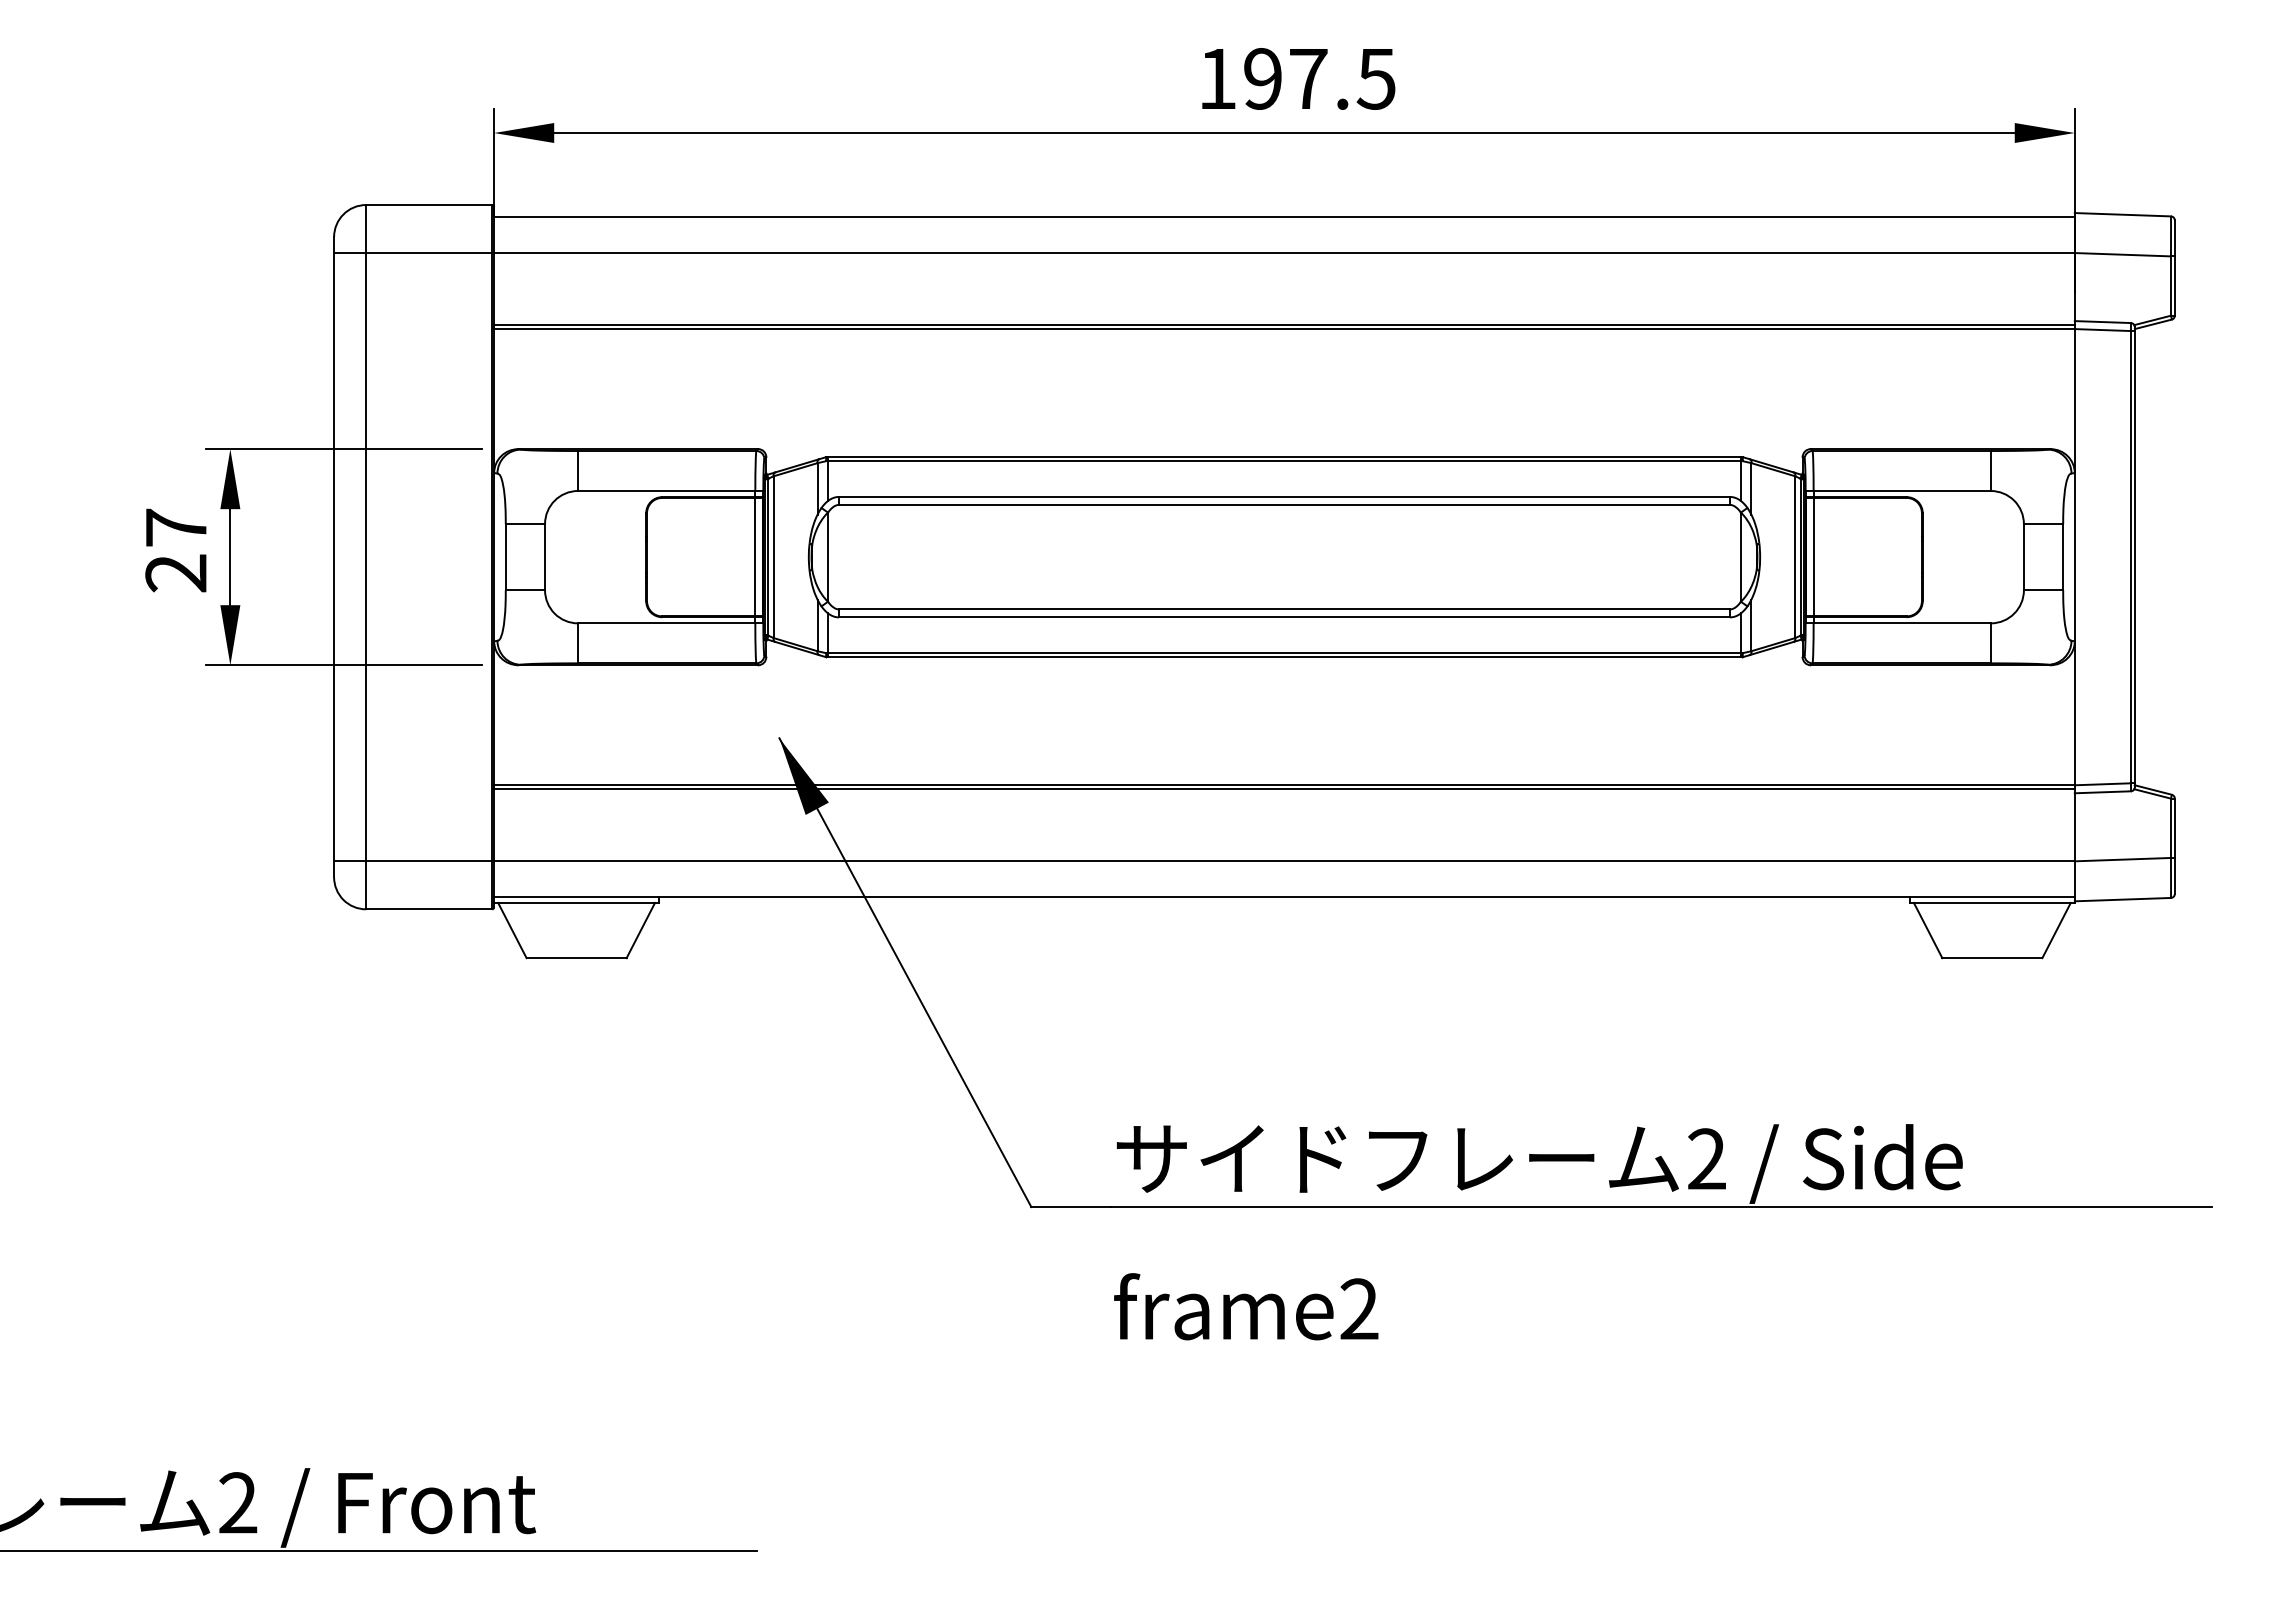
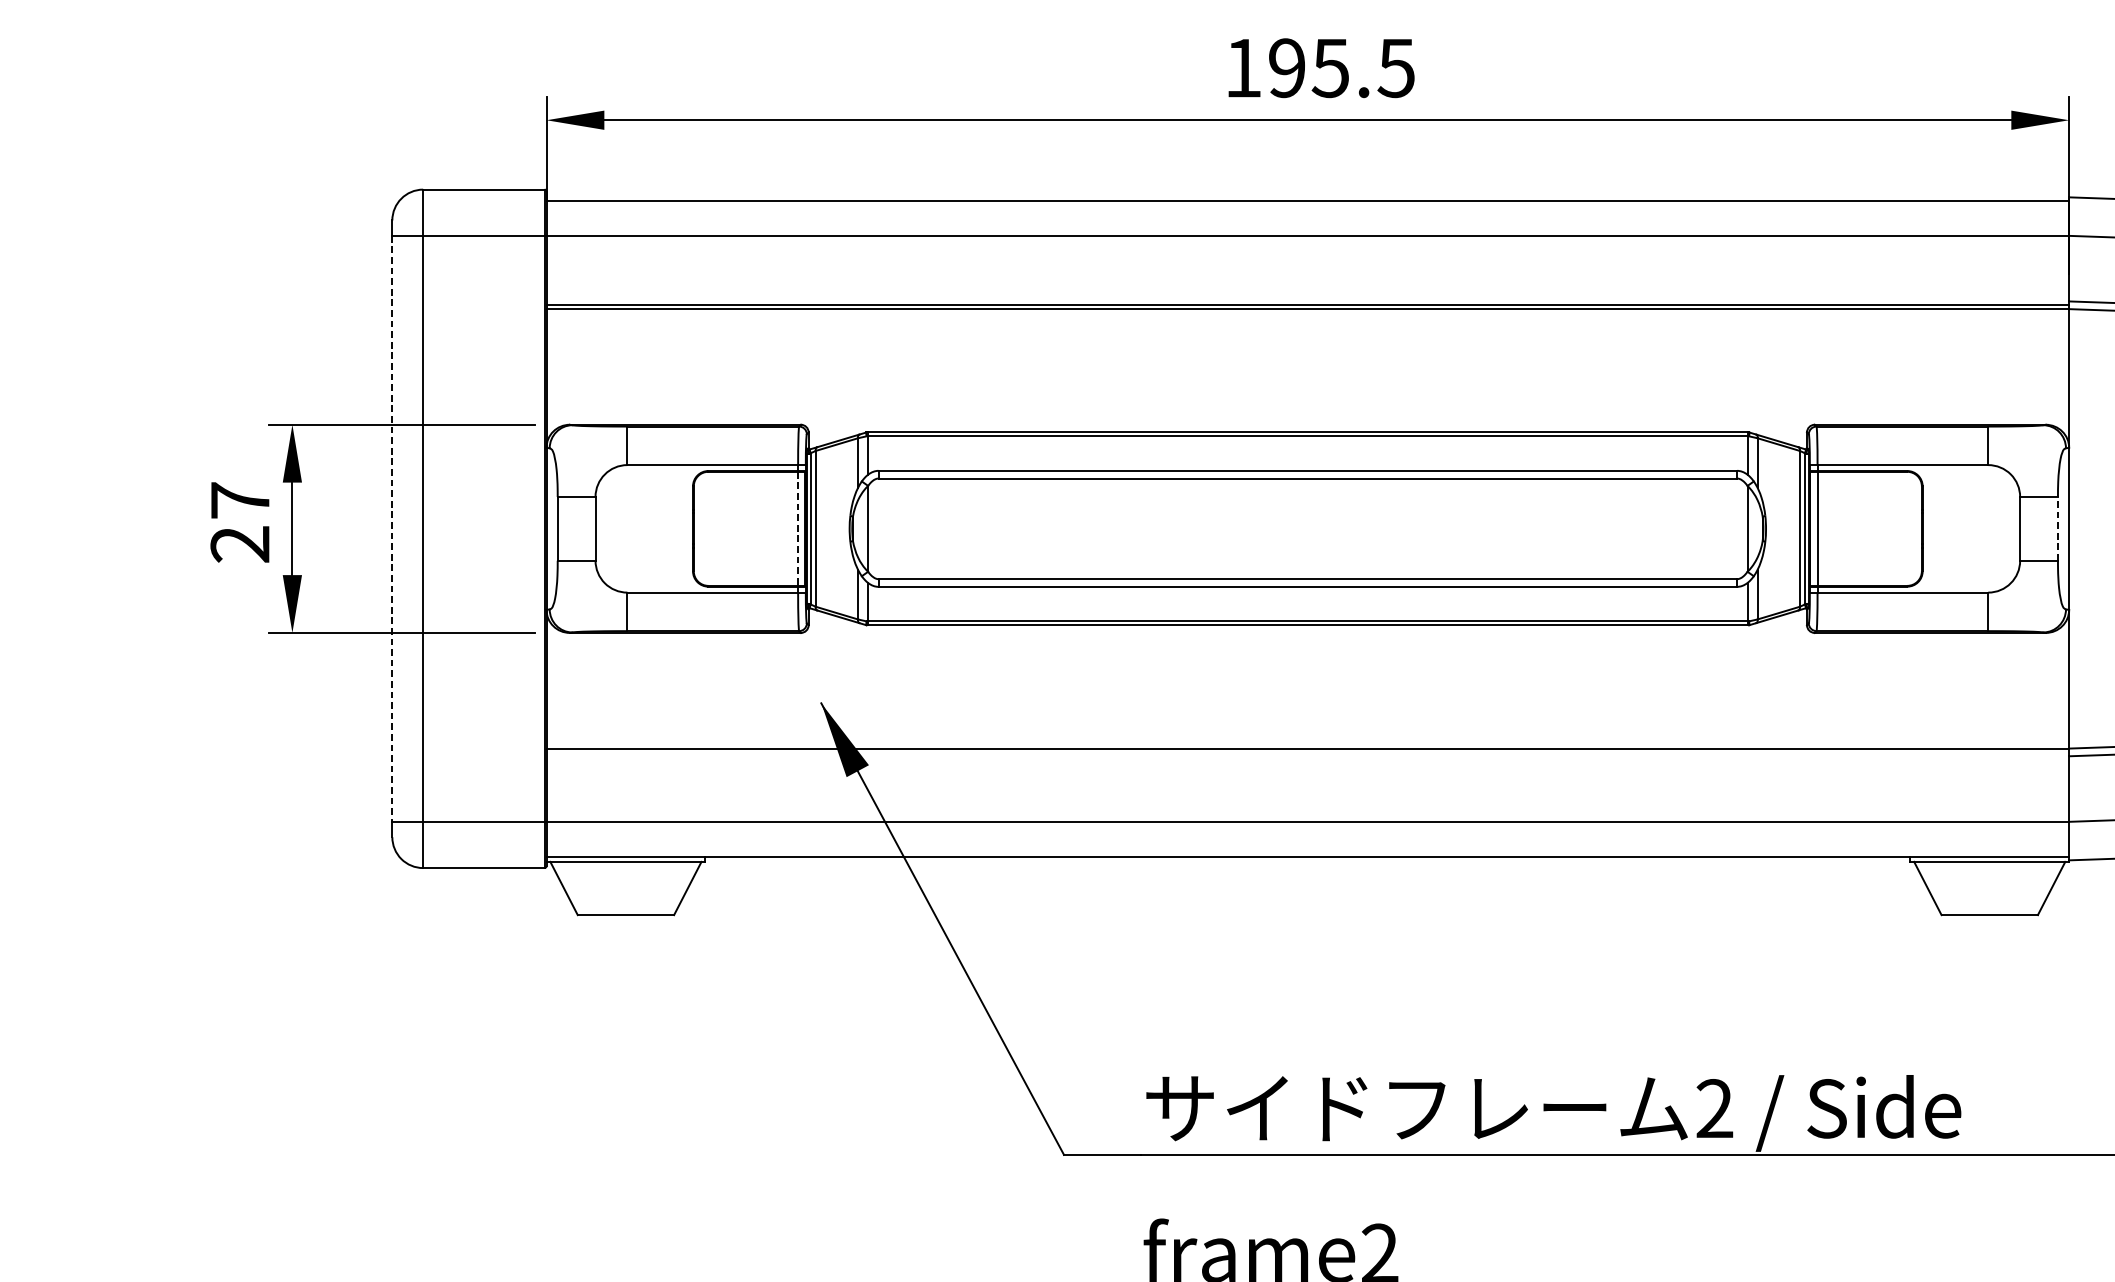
text: (1307, 79) -> (1330, 68), 197.5 -> 195.5
line: (2063, 556) -> (2058, 528), solid -> dashed
line: (334, 557) -> (392, 529), solid -> dashed
line: (754, 557) -> (797, 529), solid -> dashed
line: (1284, 789) -> (1307, 752), removed

